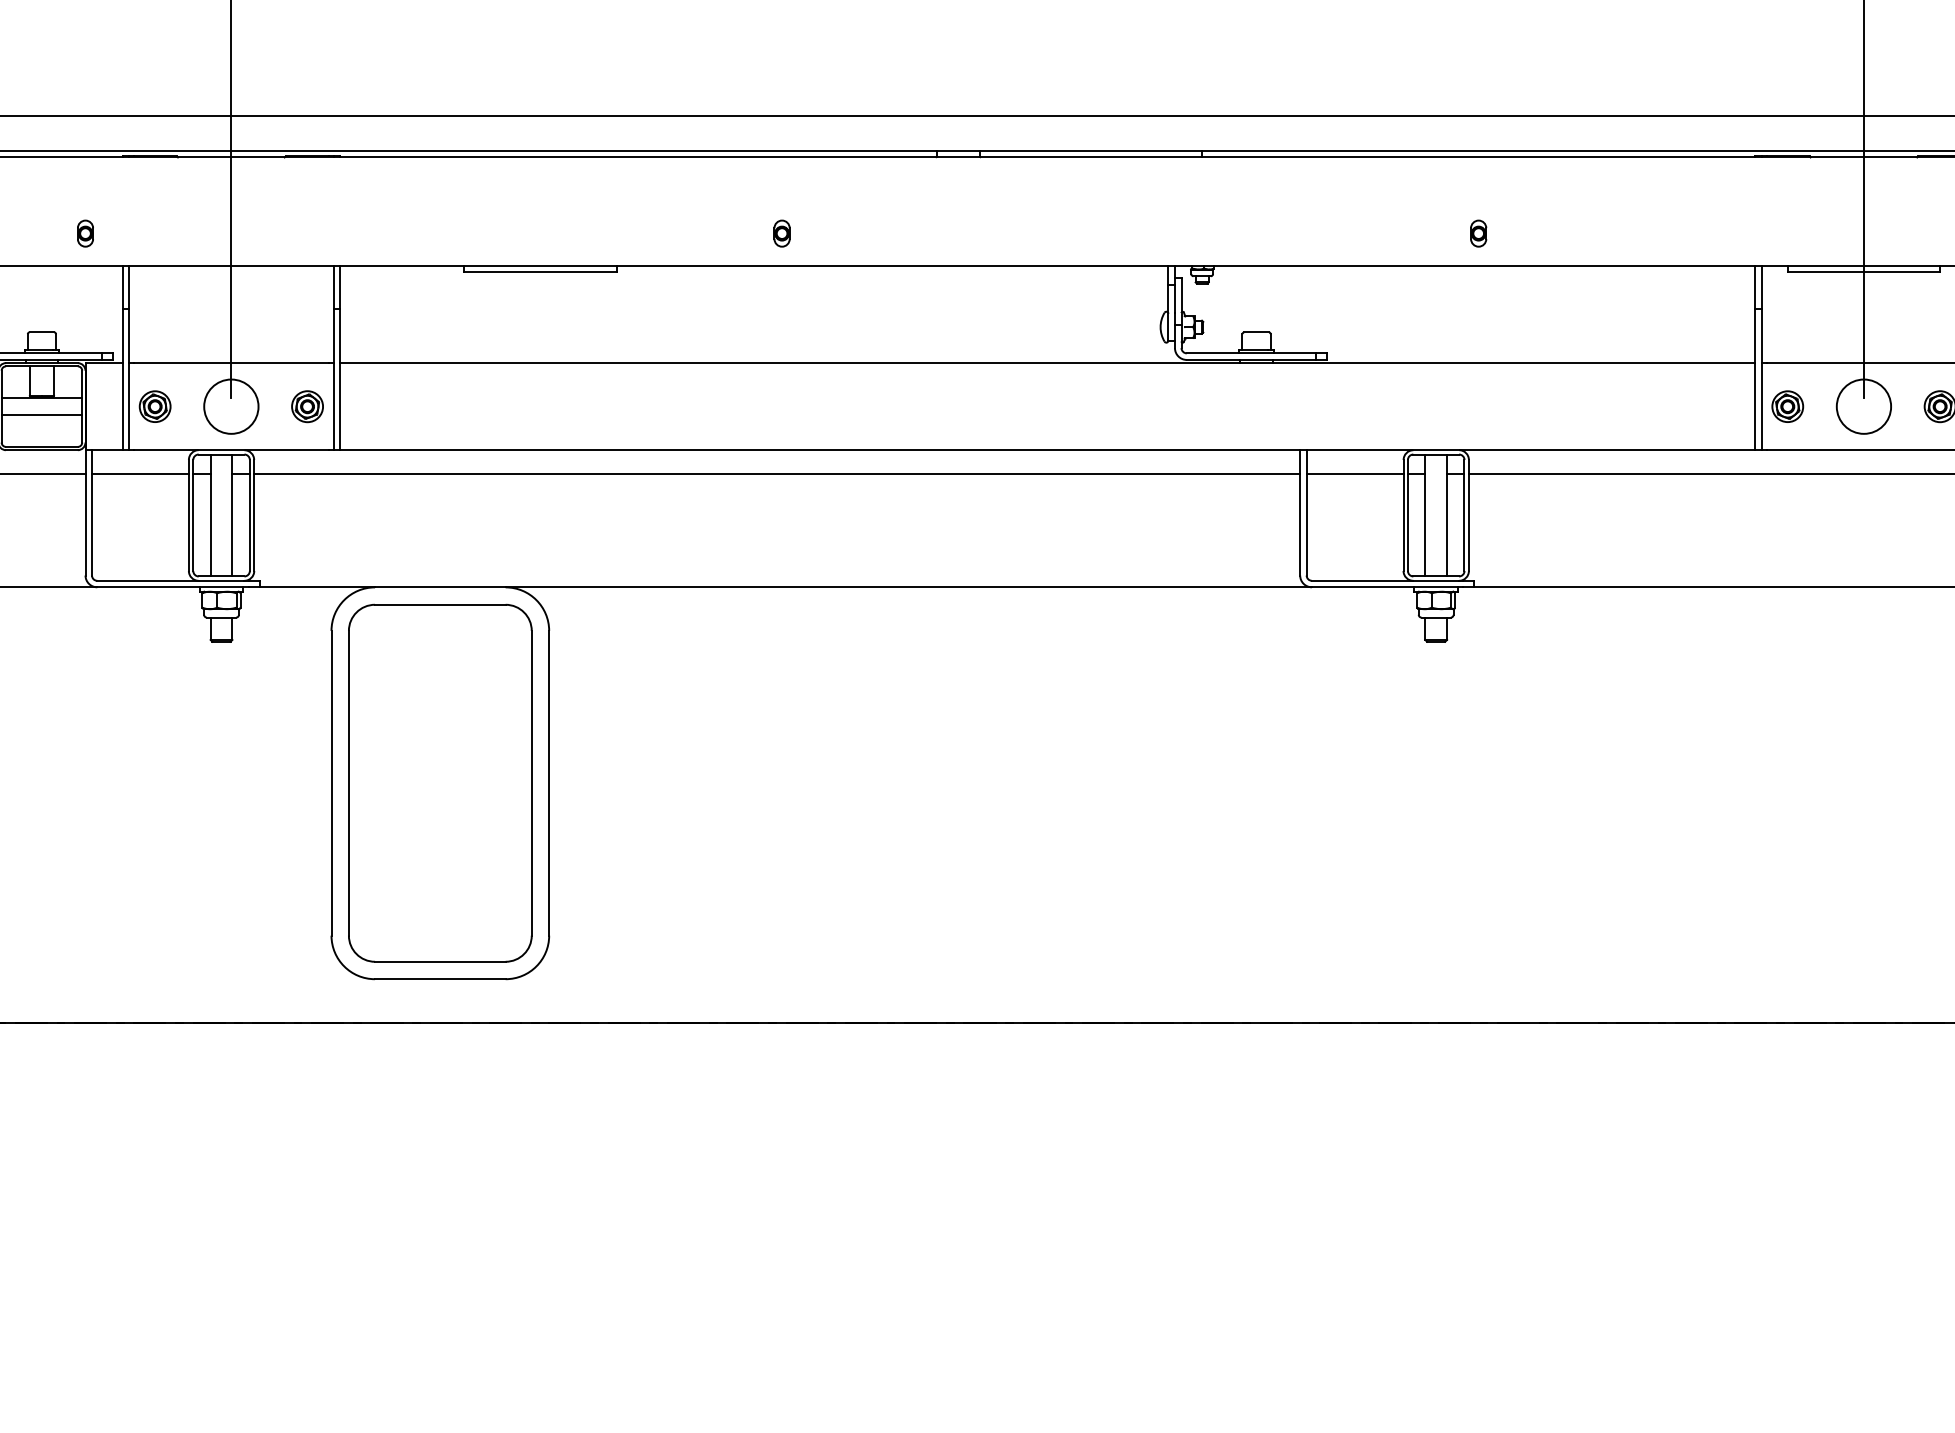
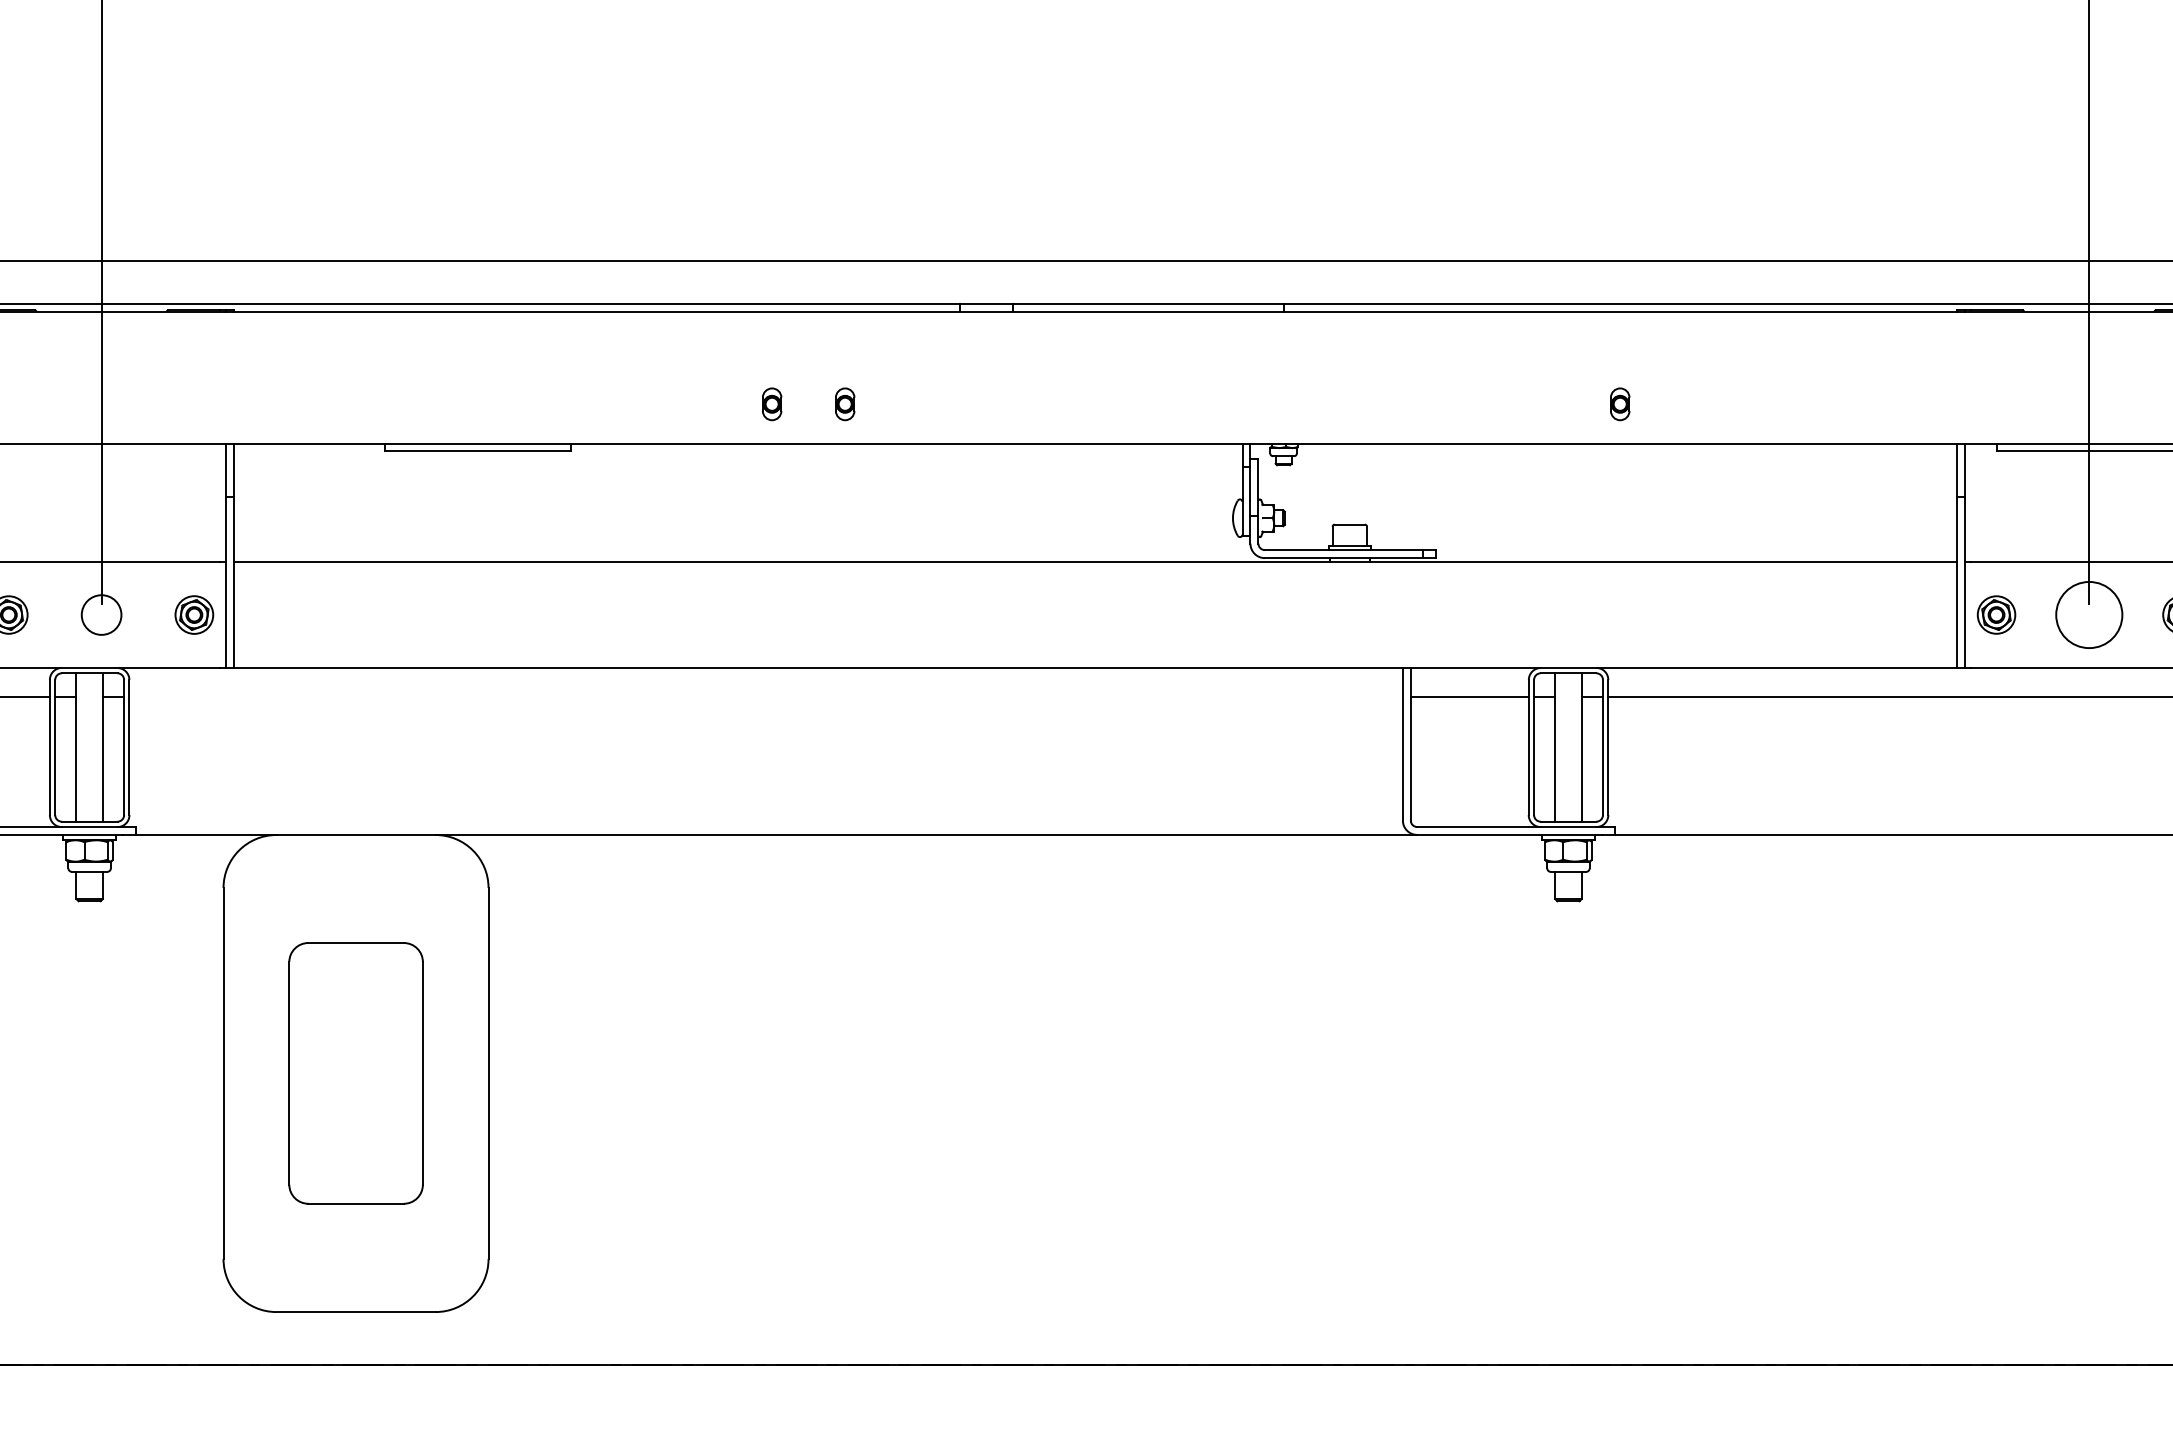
part: (841, 233) -> (844, 404), added
circle: (231, 406) -> (101, 614), size x0.6
line: (777, 474) -> (766, 697), removed
part: (440, 782) -> (356, 1072), size x0.6

